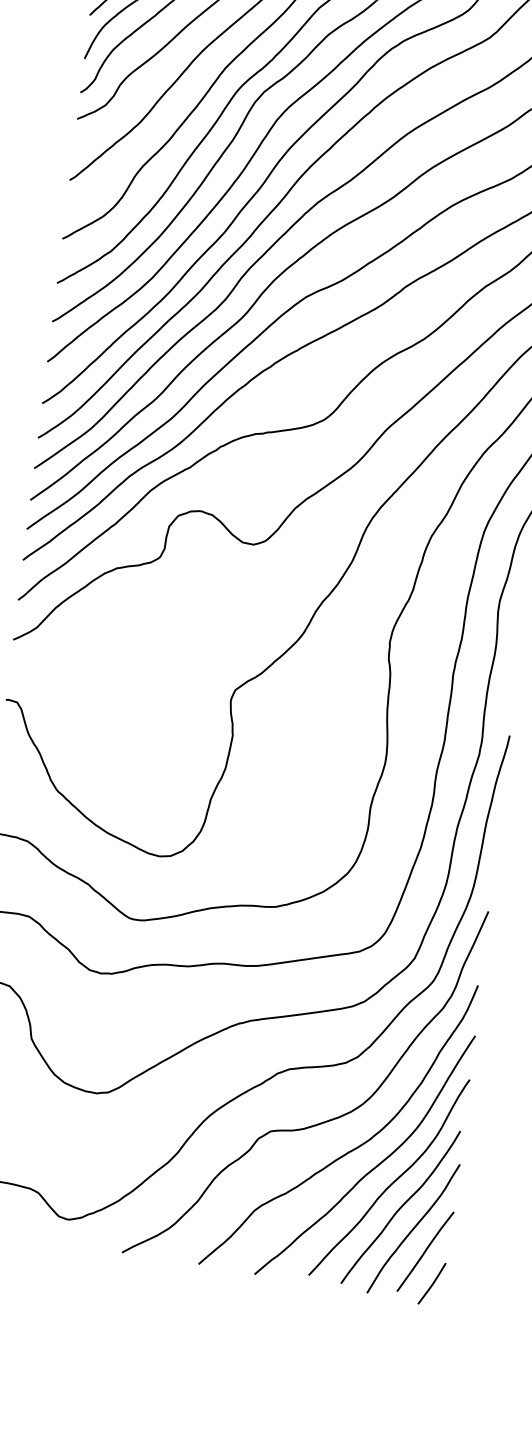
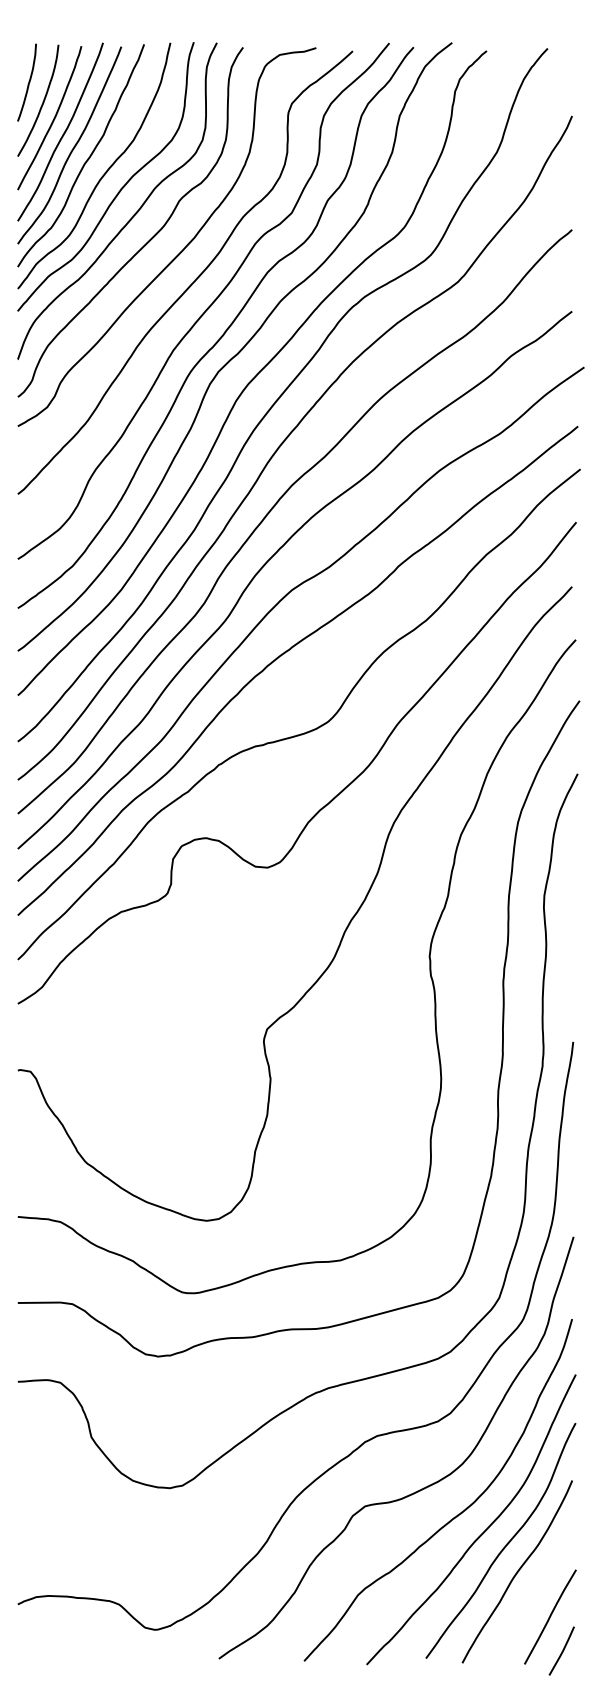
curve: (413, 1228) -> (534, 1593), removed

